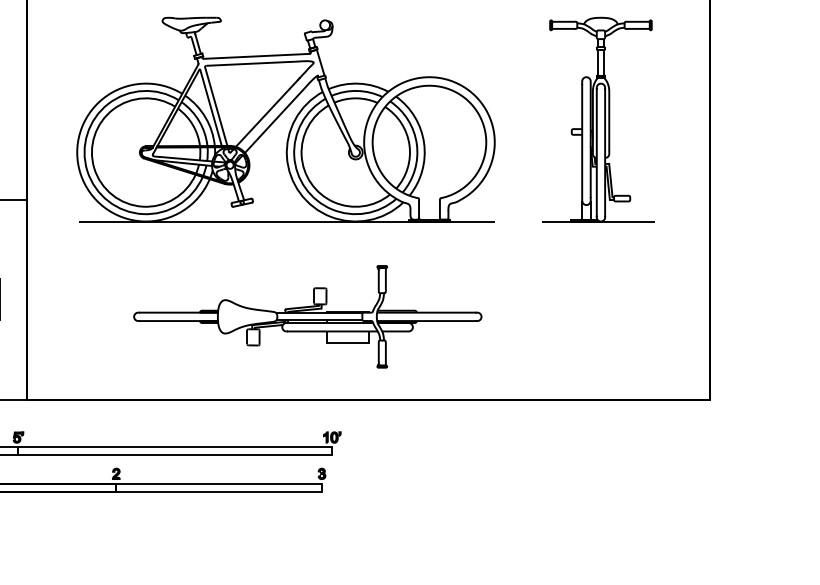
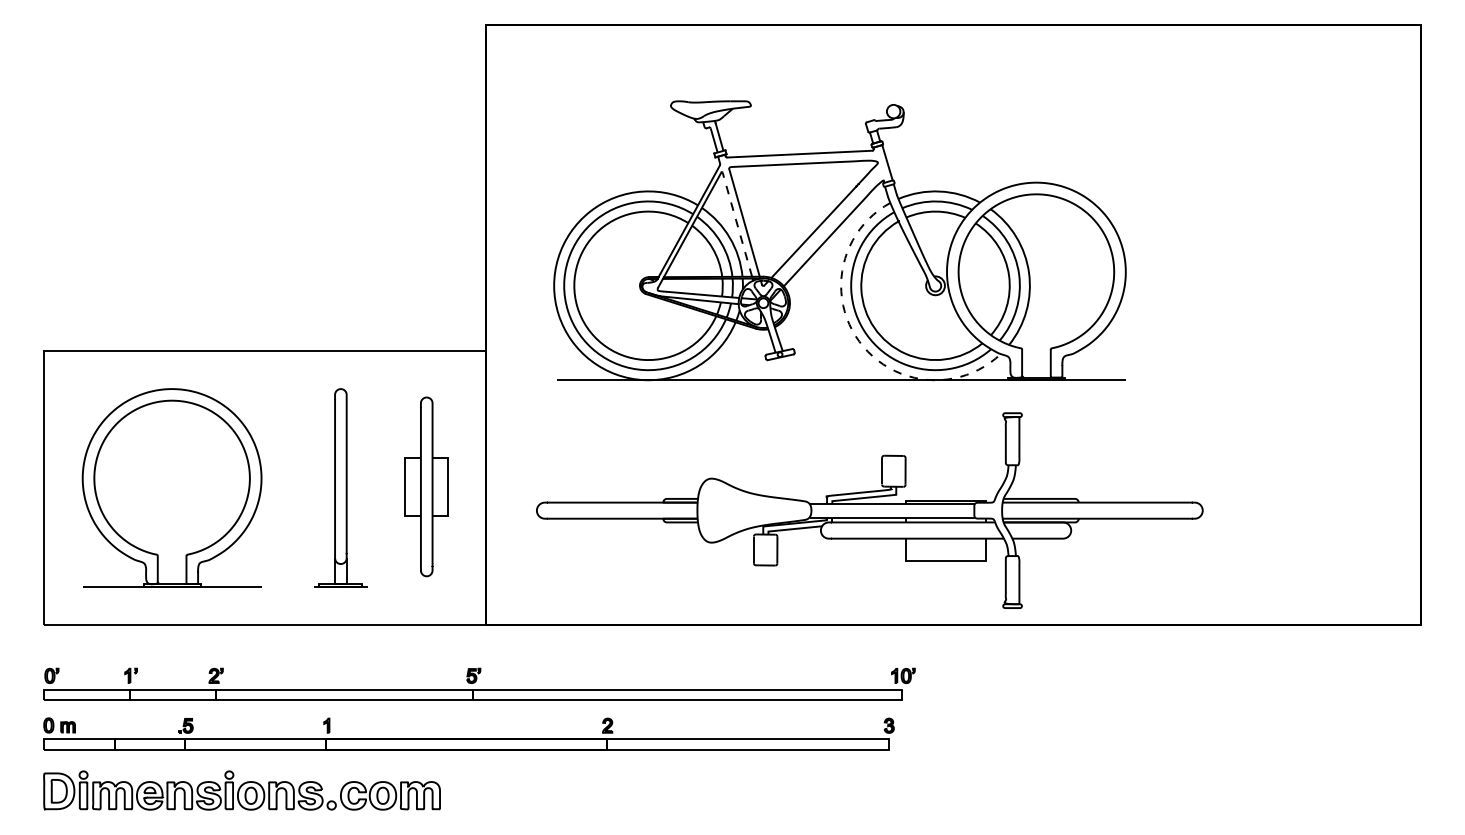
line: (211, 107) -> (737, 224), solid -> dashed
part: (598, 119) -> (1267, 240), removed
arc: (300, 193) -> (859, 341), solid -> dashed
part: (307, 316) -> (869, 510), size x1.4

